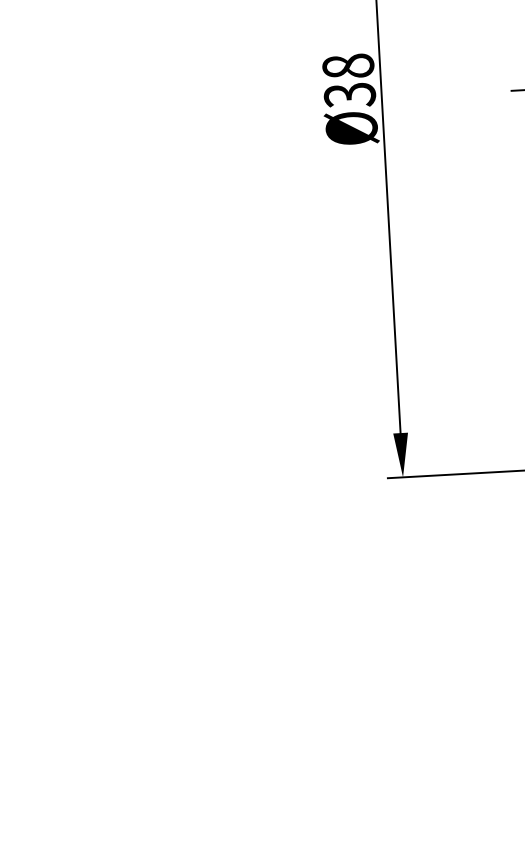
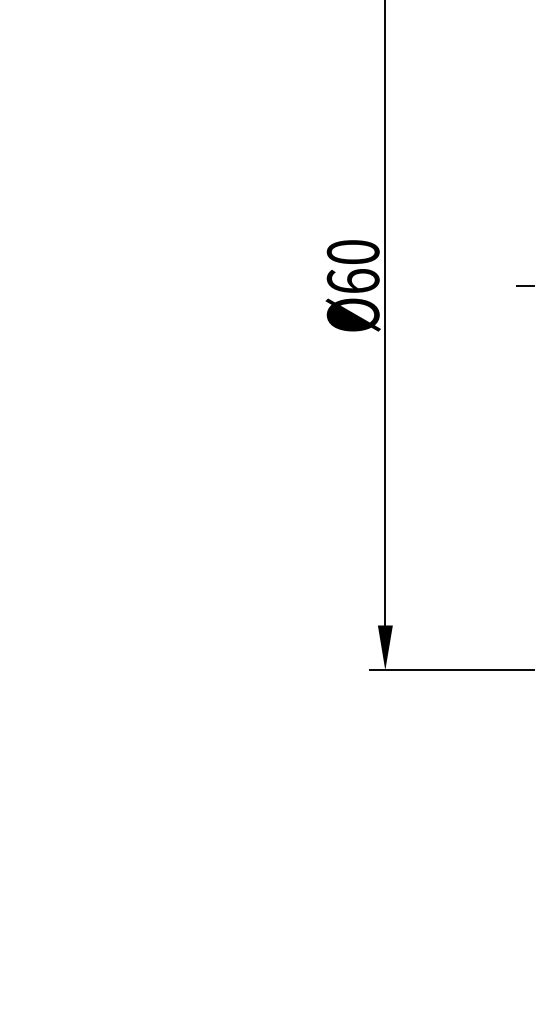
text: (348, 81) -> (352, 267), 38 -> 60

